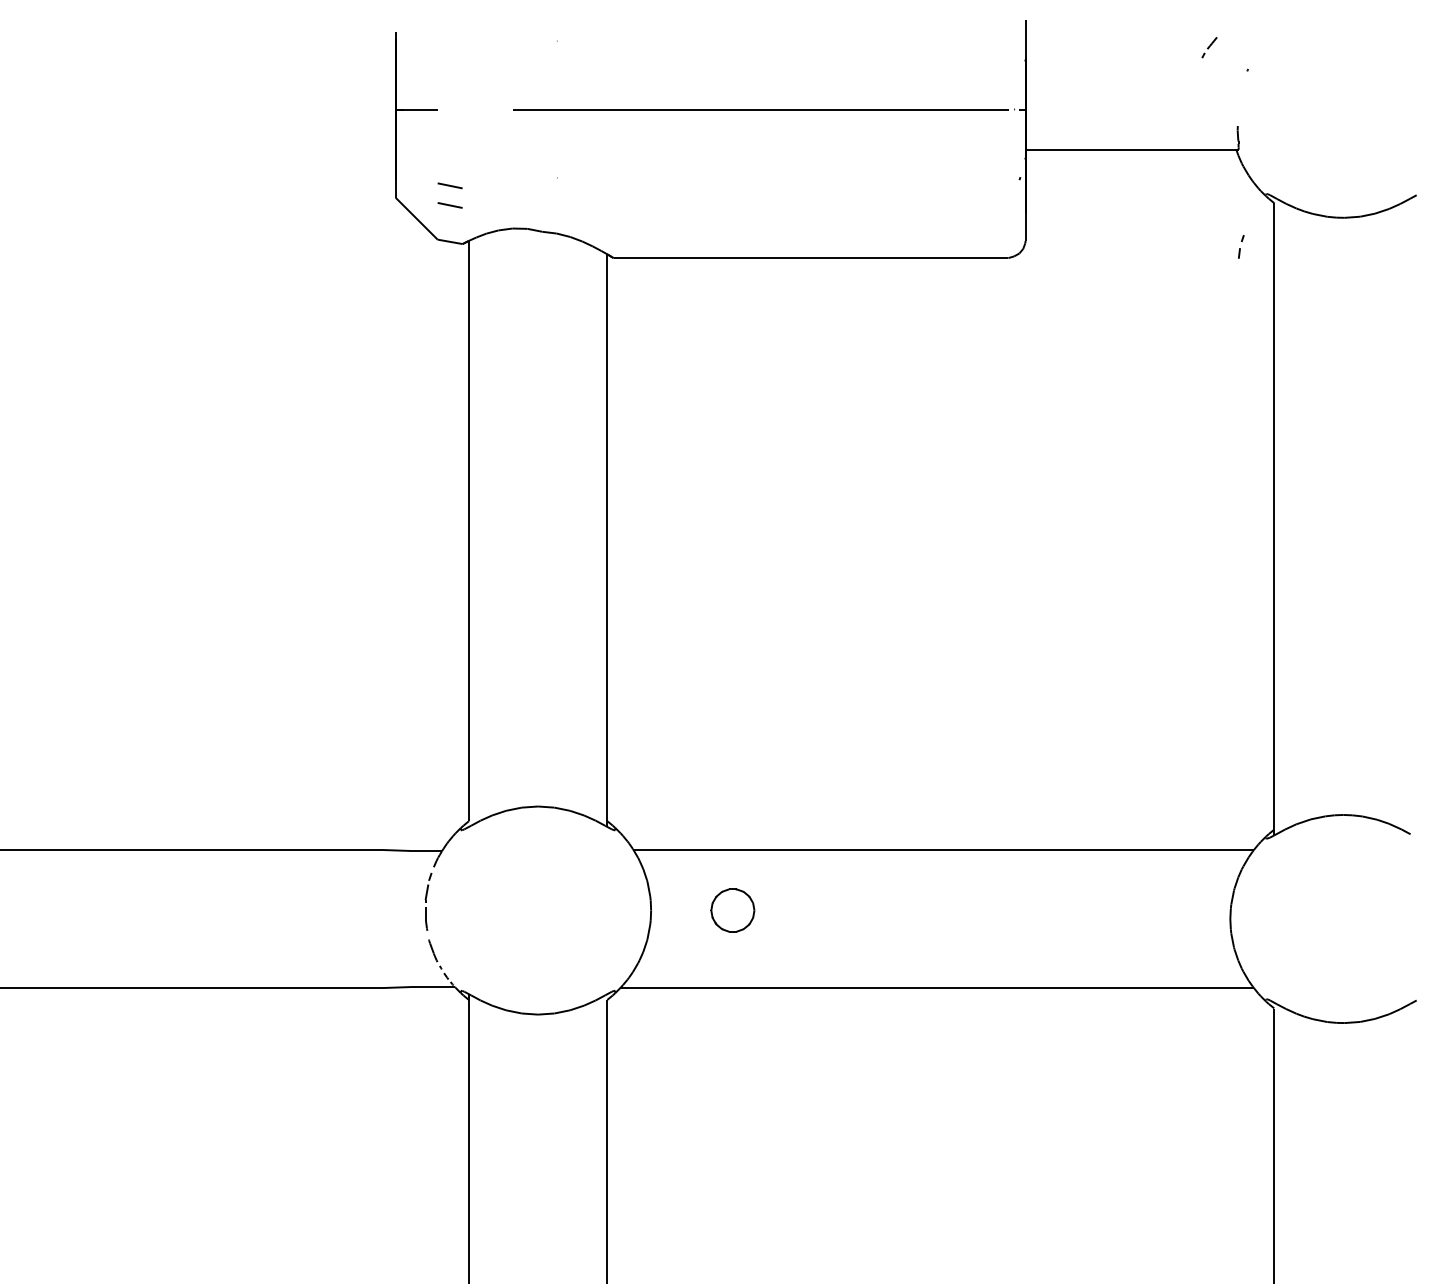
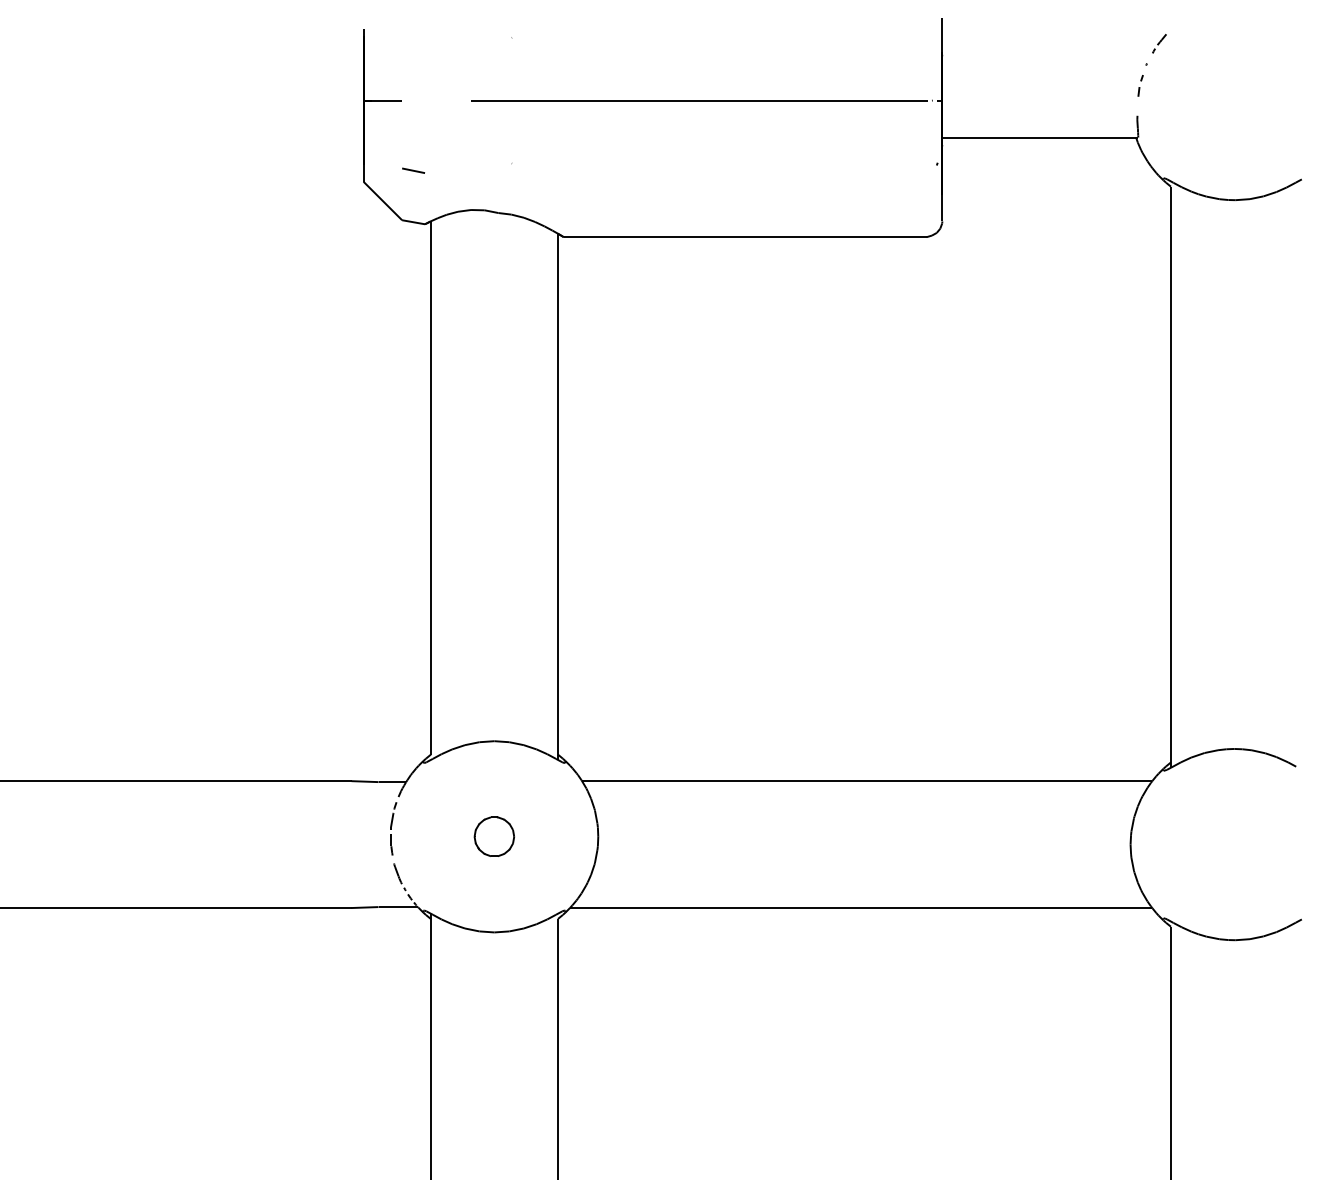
part: (1209, 47) -> (1159, 43), moved
line: (450, 205) -> (413, 188), removed
part: (1241, 246) -> (1140, 85), moved
part: (731, 910) -> (493, 836), moved

